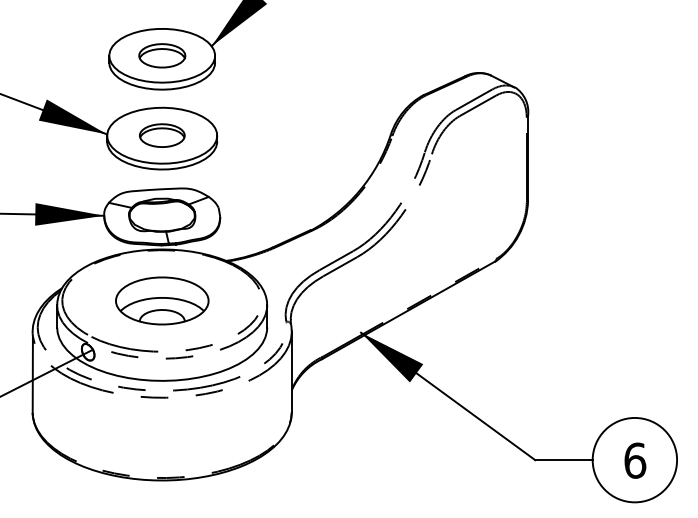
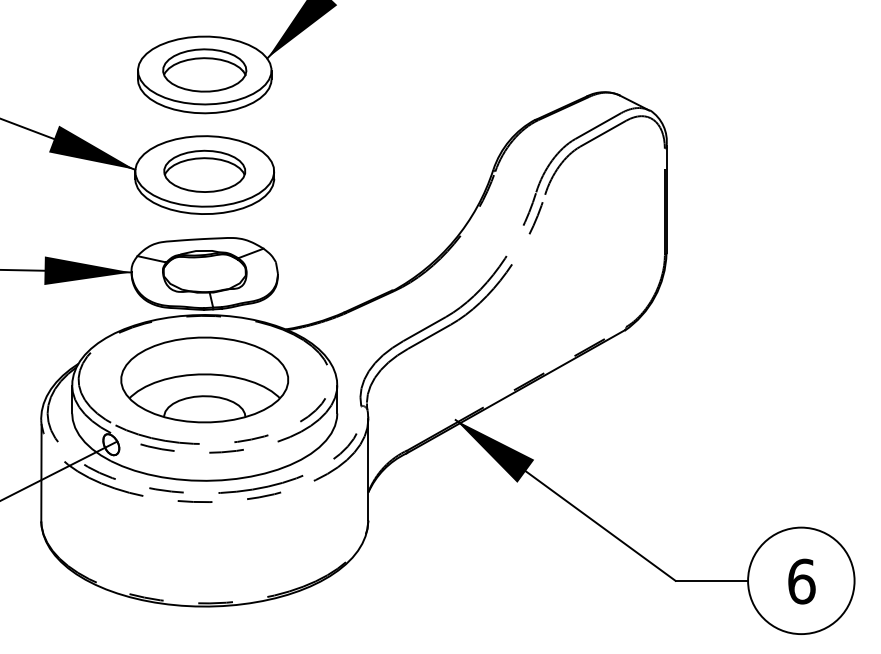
part: (162, 55) -> (205, 70), size x1.43
part: (162, 135) -> (205, 171), size x1.43
part: (162, 300) -> (205, 379), size x1.43

